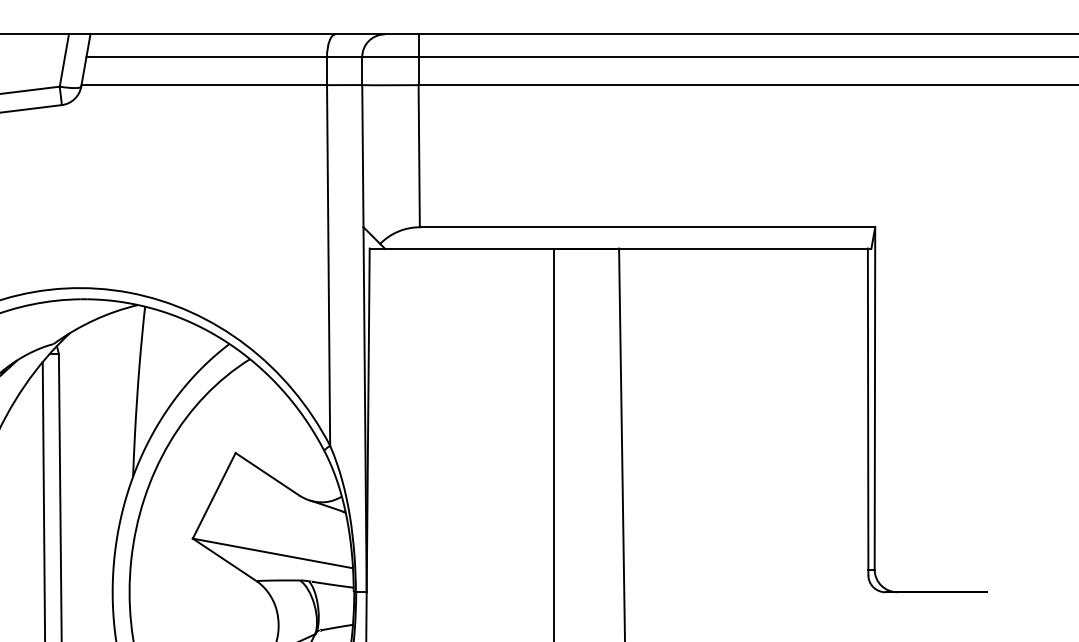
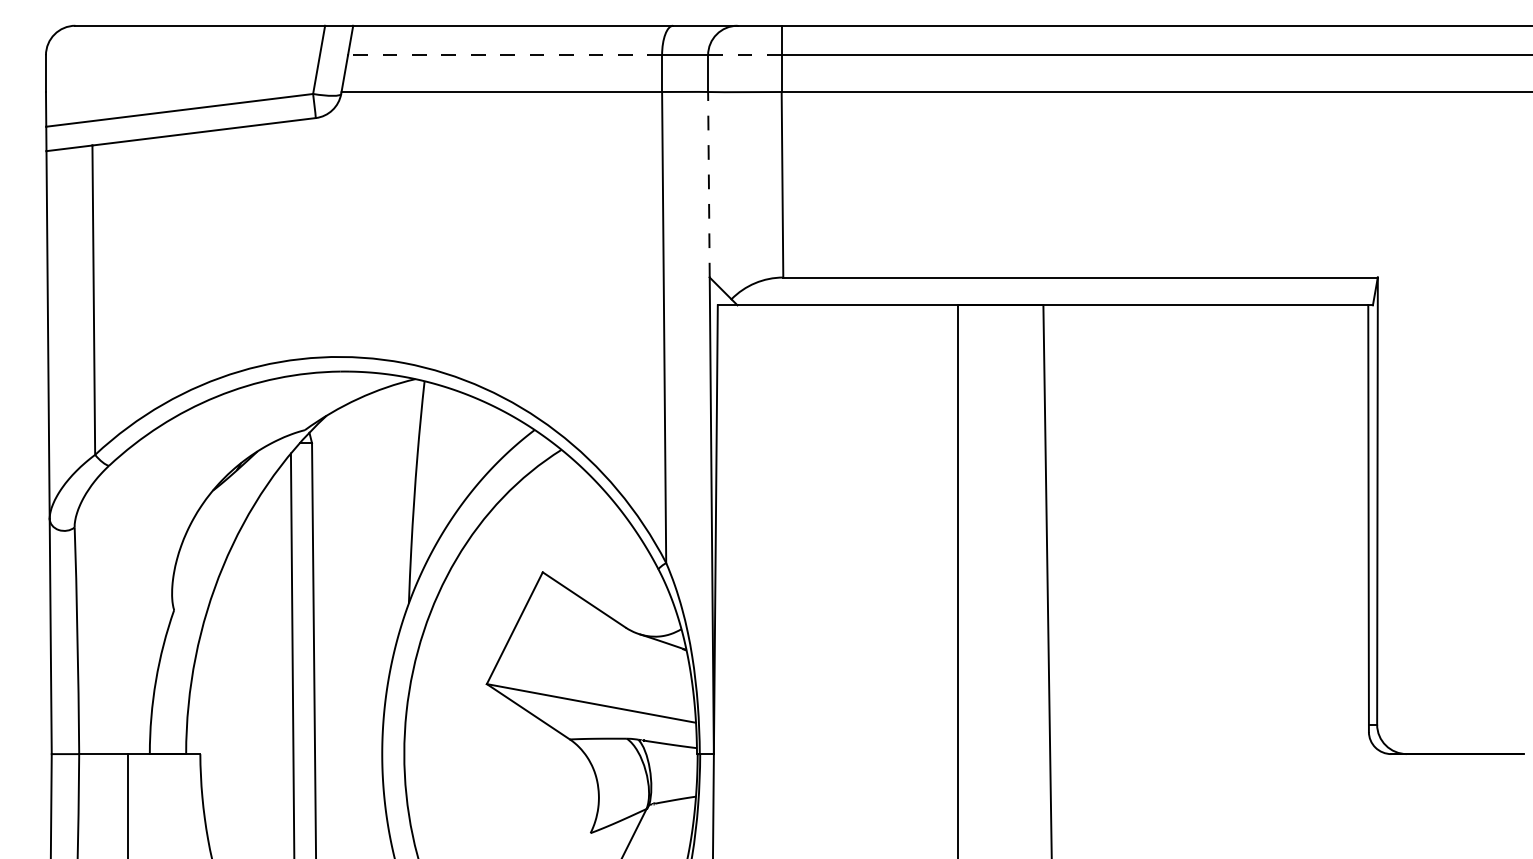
line: (206, 57) -> (504, 55), solid -> dashed
line: (390, 57) -> (744, 55), solid -> dashed
line: (362, 155) -> (708, 184), solid -> dashed

